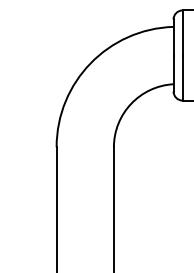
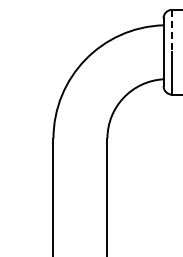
line: (183, 33) -> (172, 31), solid -> dashed

